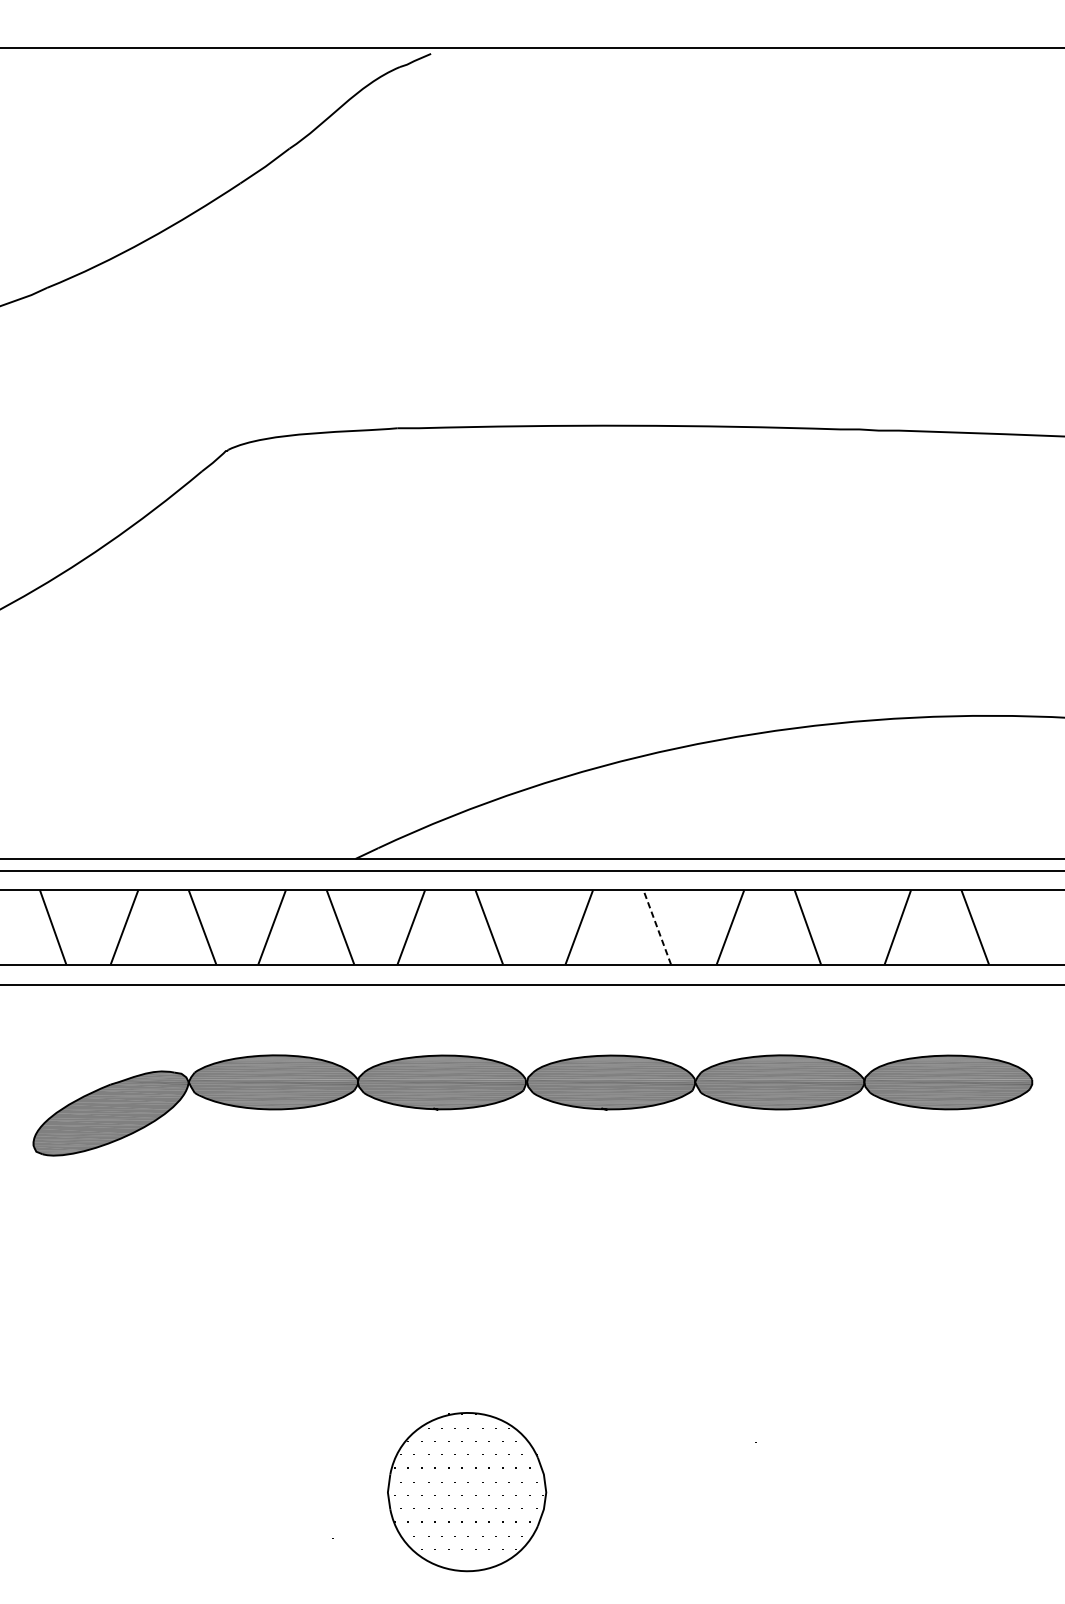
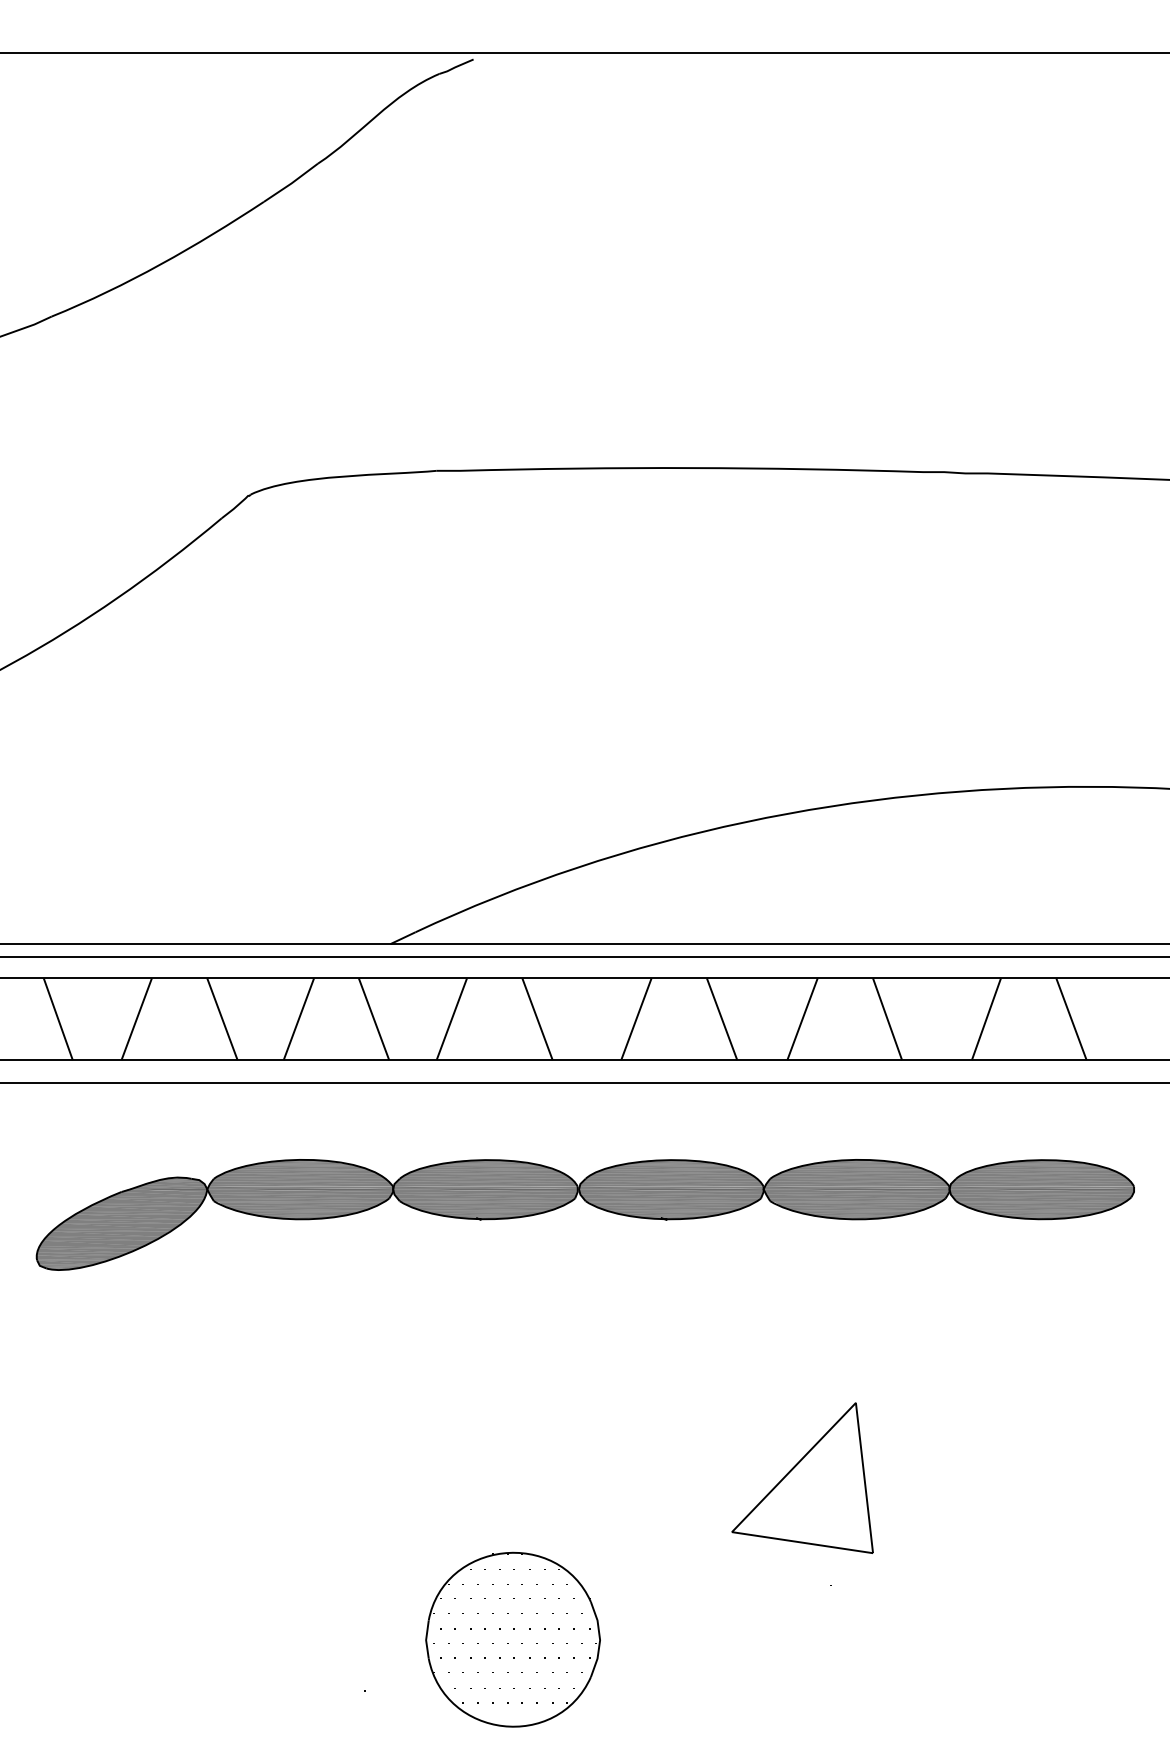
line: (657, 927) -> (722, 1019), dashed -> solid
part: (730, 1344) -> (802, 1477), added

